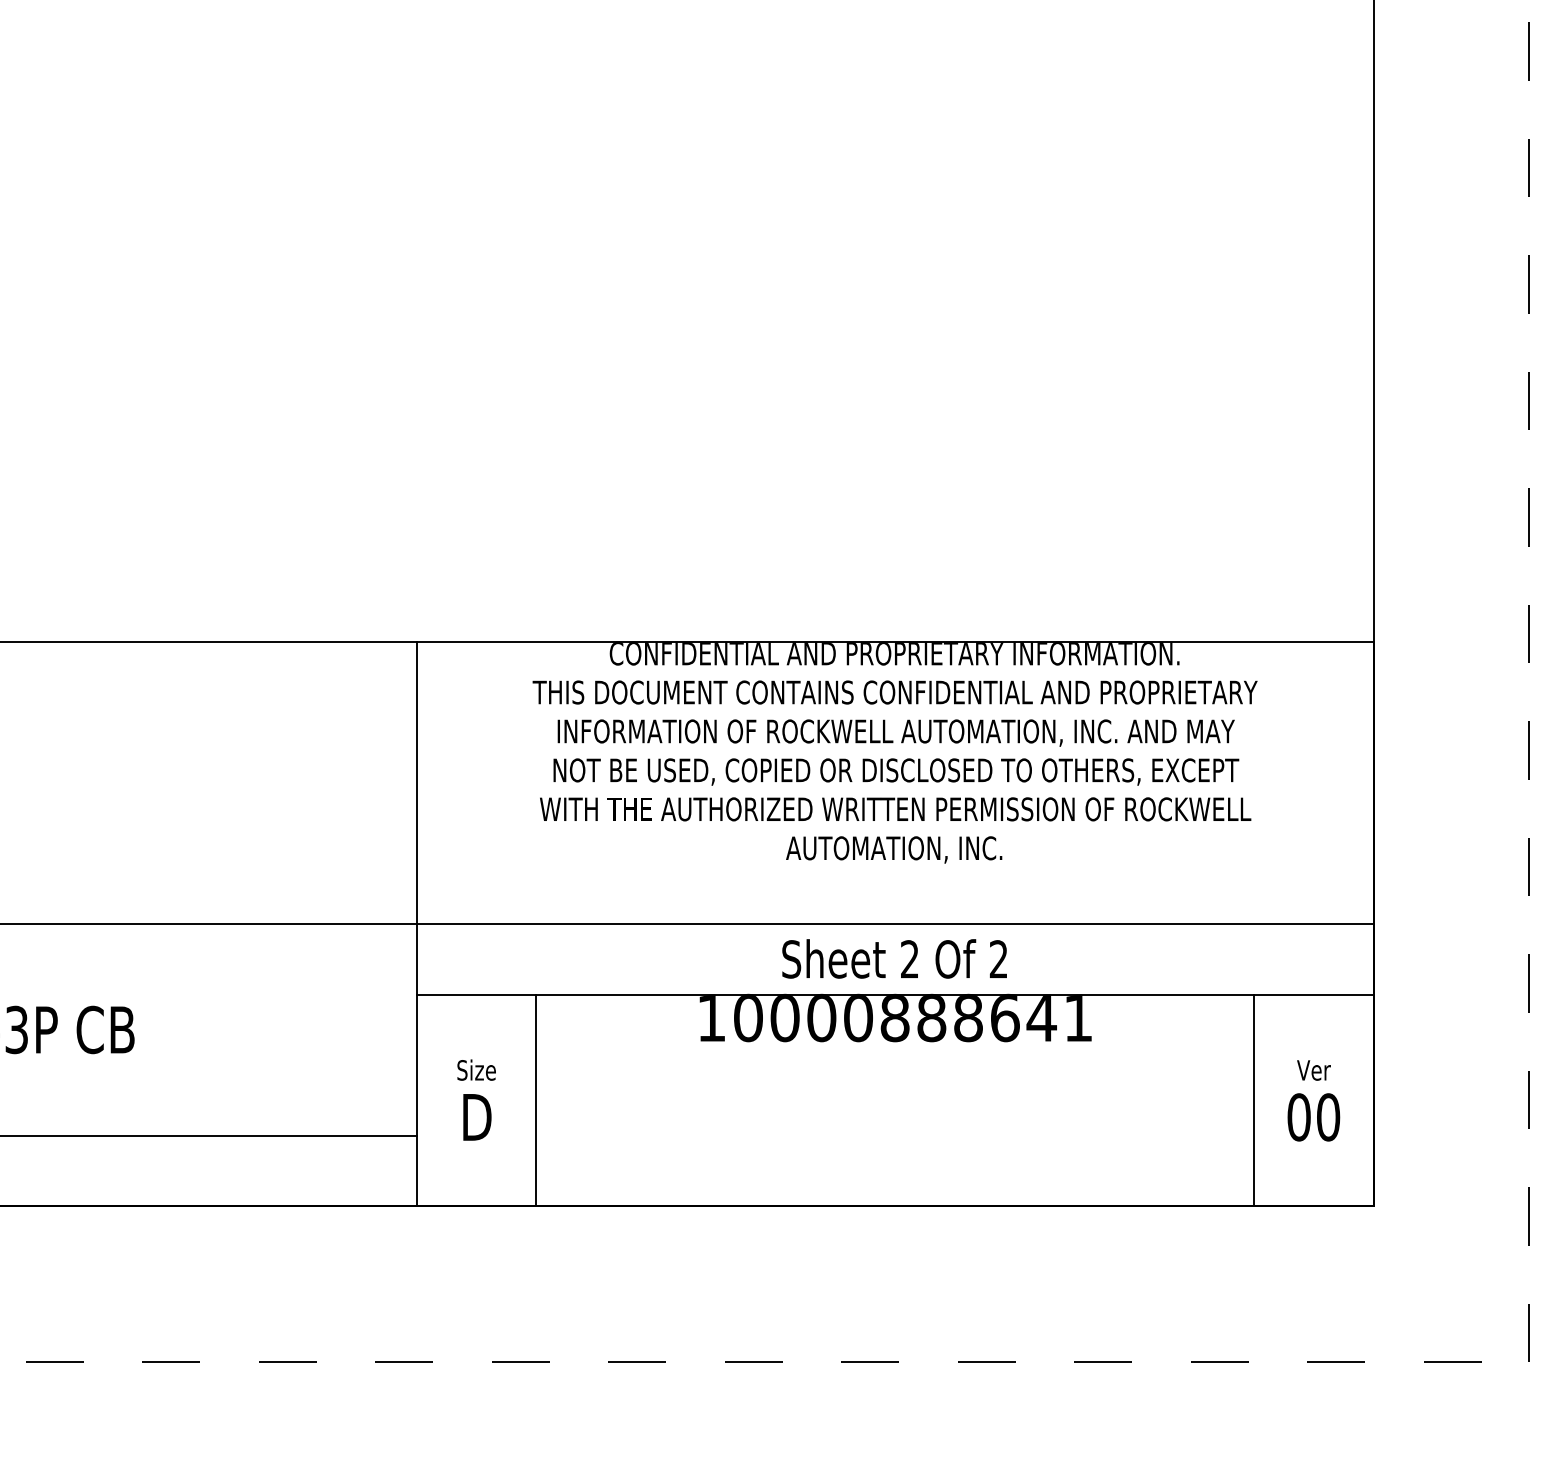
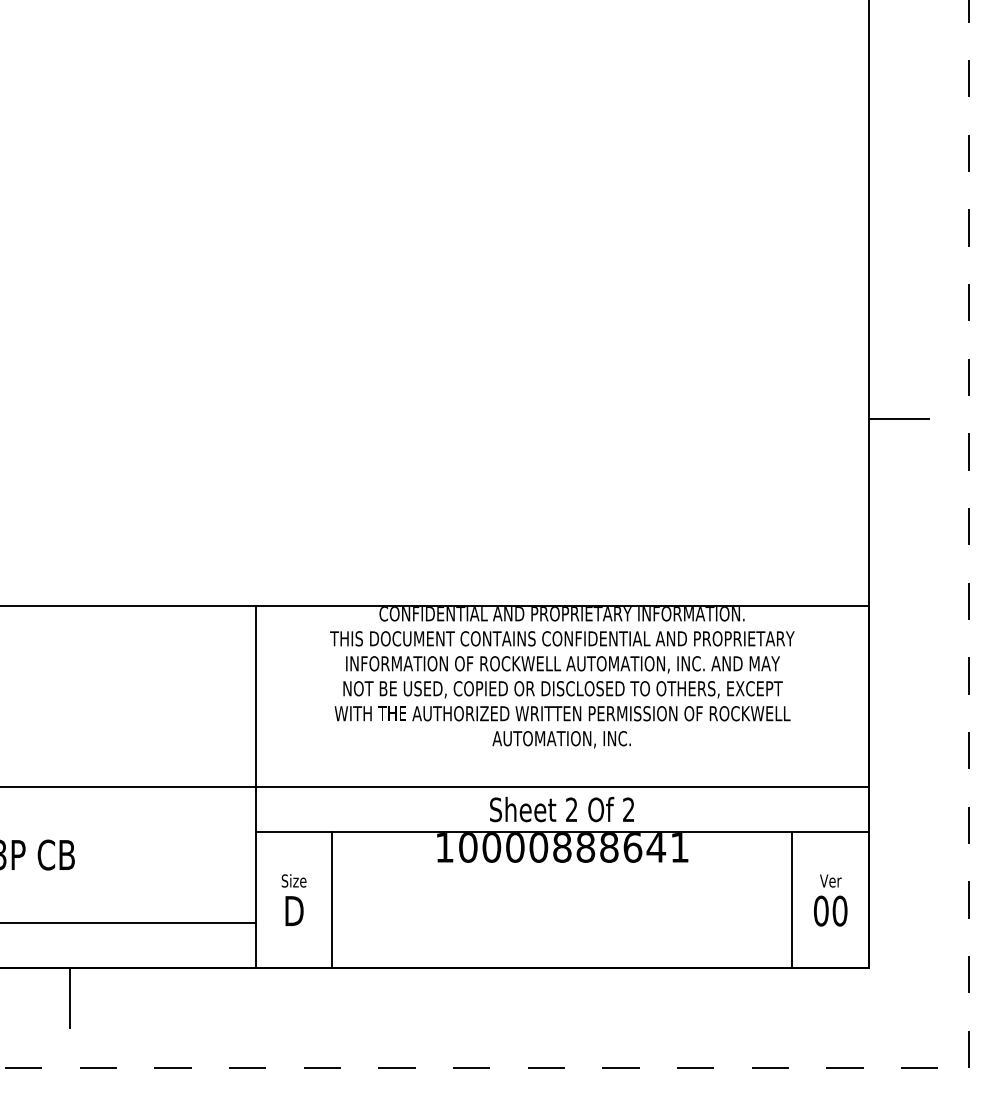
line: (1419, 350) -> (898, 419), added
line: (127, 1253) -> (70, 998), added

